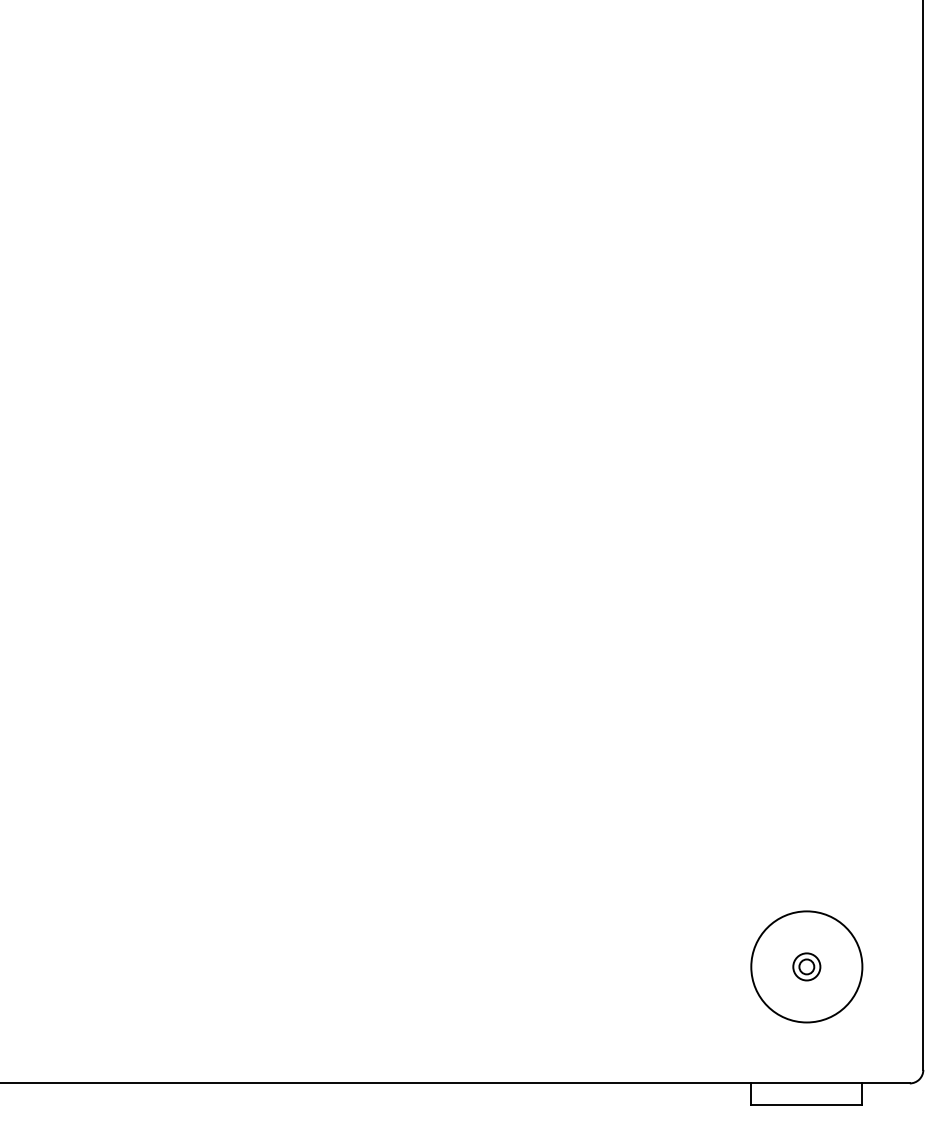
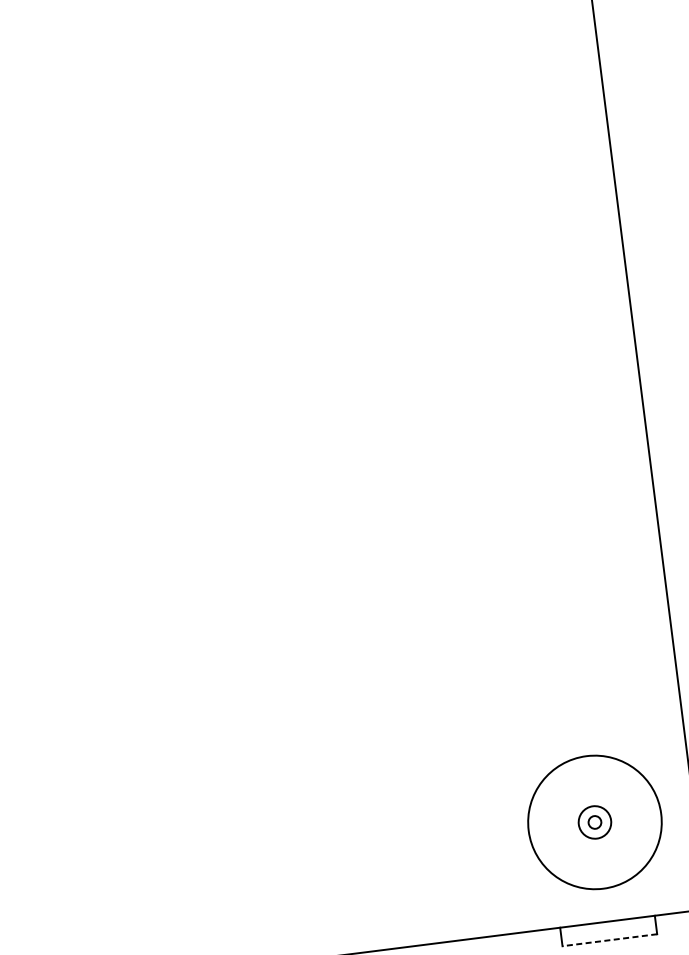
circle: (806, 966) -> (594, 822), size x1.4
circle: (806, 966) -> (594, 822), size x1.4
line: (806, 1105) -> (609, 940), solid -> dashed

